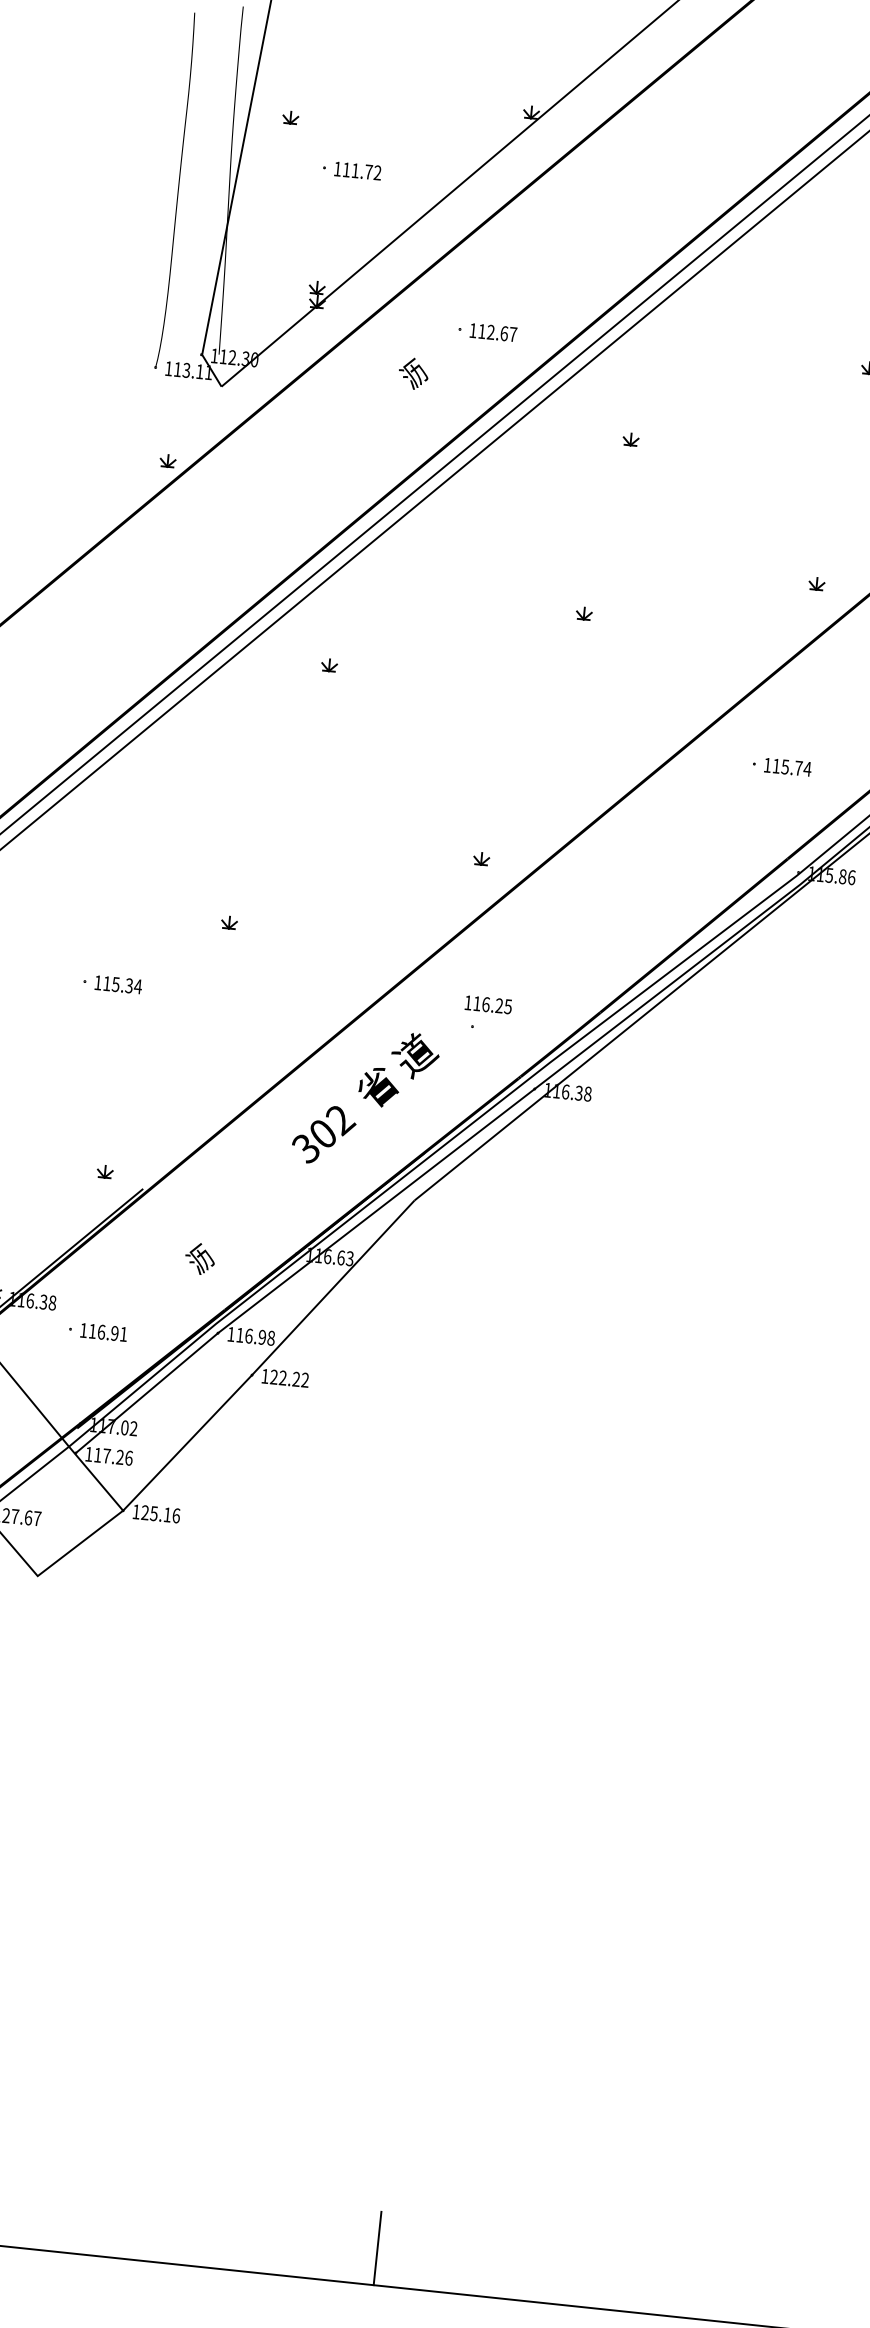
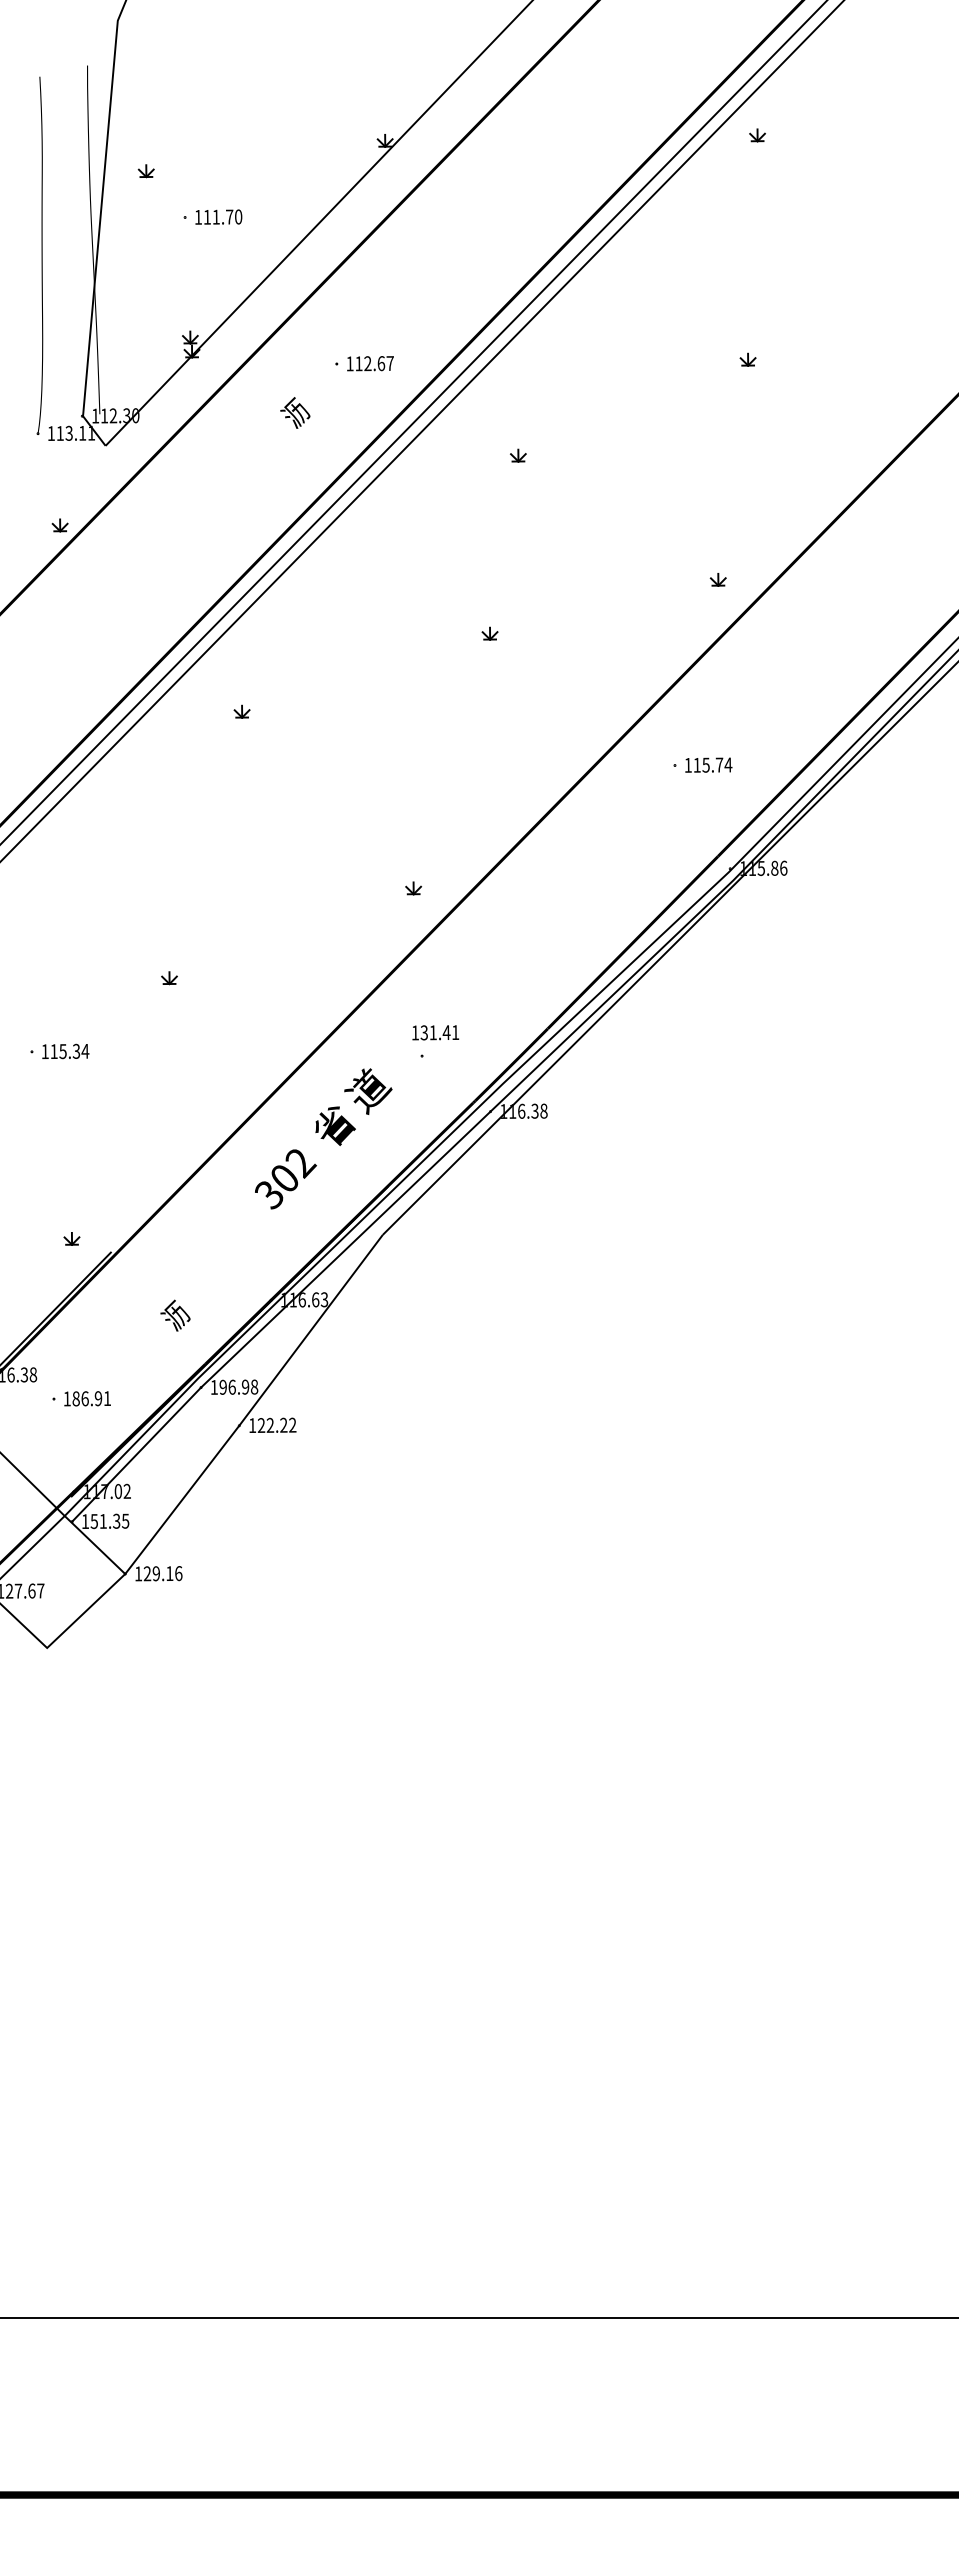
text: (377, 172) -> (238, 216), 111.72 -> 111.70
text: (492, 1004) -> (439, 1032), 116.25 -> 131.41
text: (92, 1330) -> (75, 1398), 116.91 -> 186.91
text: (239, 1334) -> (222, 1386), 116.98 -> 196.98
text: (112, 1456) -> (109, 1521), 117.26 -> 151.35
text: (153, 1513) -> (155, 1573), 125.16 -> 129.16
line: (377, 2248) -> (455, 2281), removed

